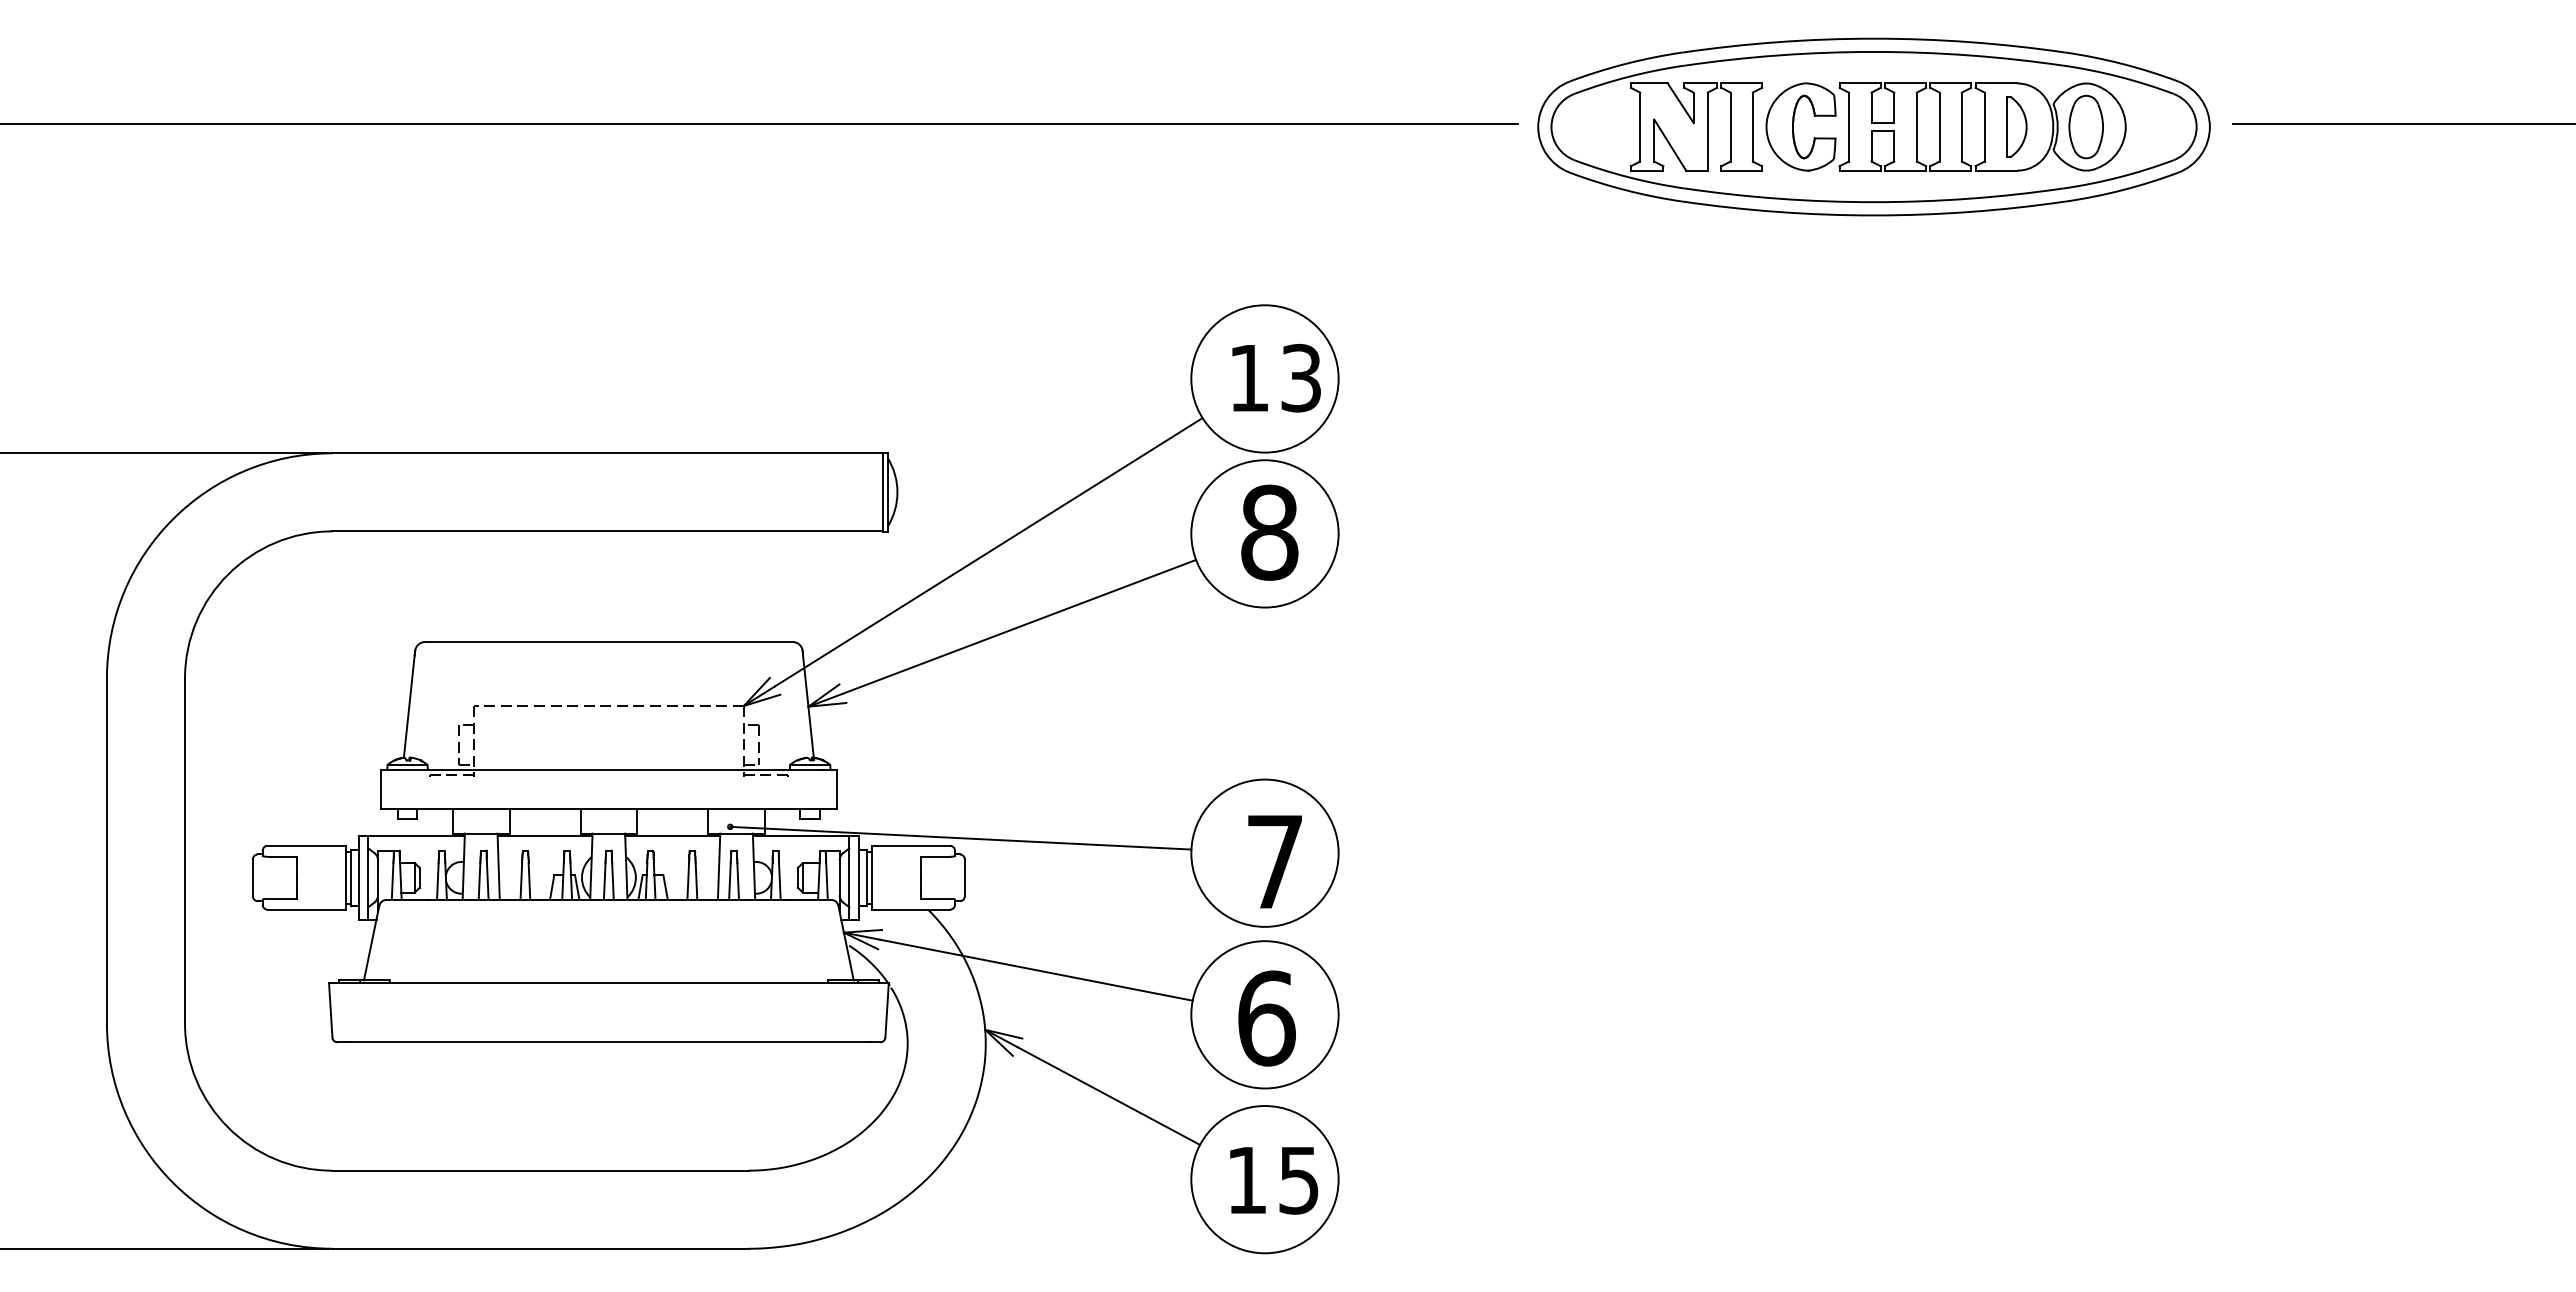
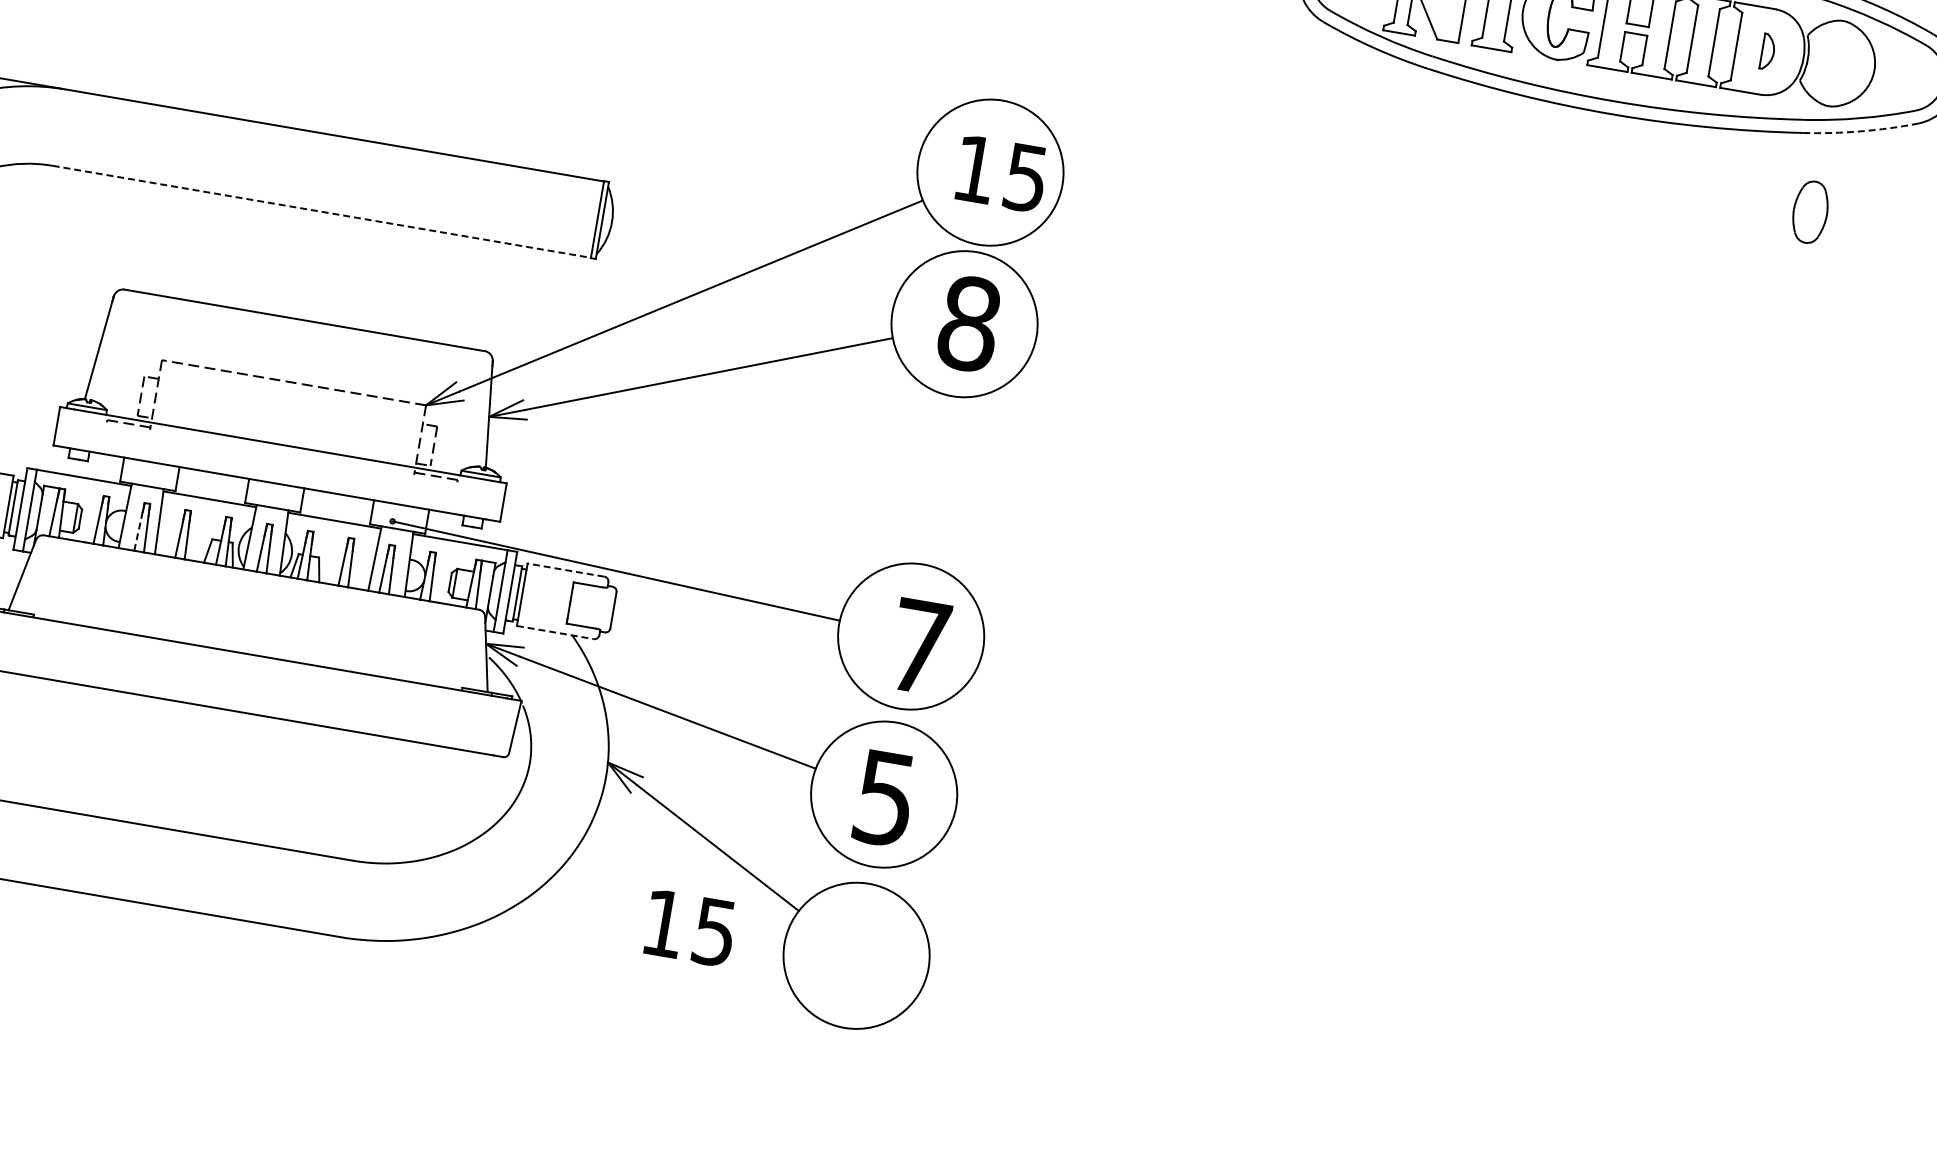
part: (2016, 126) -> (1767, 51), size x0.6
part: (2085, 126) -> (1809, 211), moved
arc: (2122, 190) -> (1860, 131), solid -> dashed
text: (1301, 377) -> (1026, 177), 13 -> 15
line: (607, 531) -> (321, 211), solid -> dashed
line: (910, 845) -> (565, 569), solid -> dashed
line: (479, 881) -> (138, 532), solid -> dashed
line: (911, 909) -> (556, 632), solid -> dashed
text: (1266, 1018) -> (885, 798), 6 -> 5
text: (1274, 1180) -> (690, 928), moved

